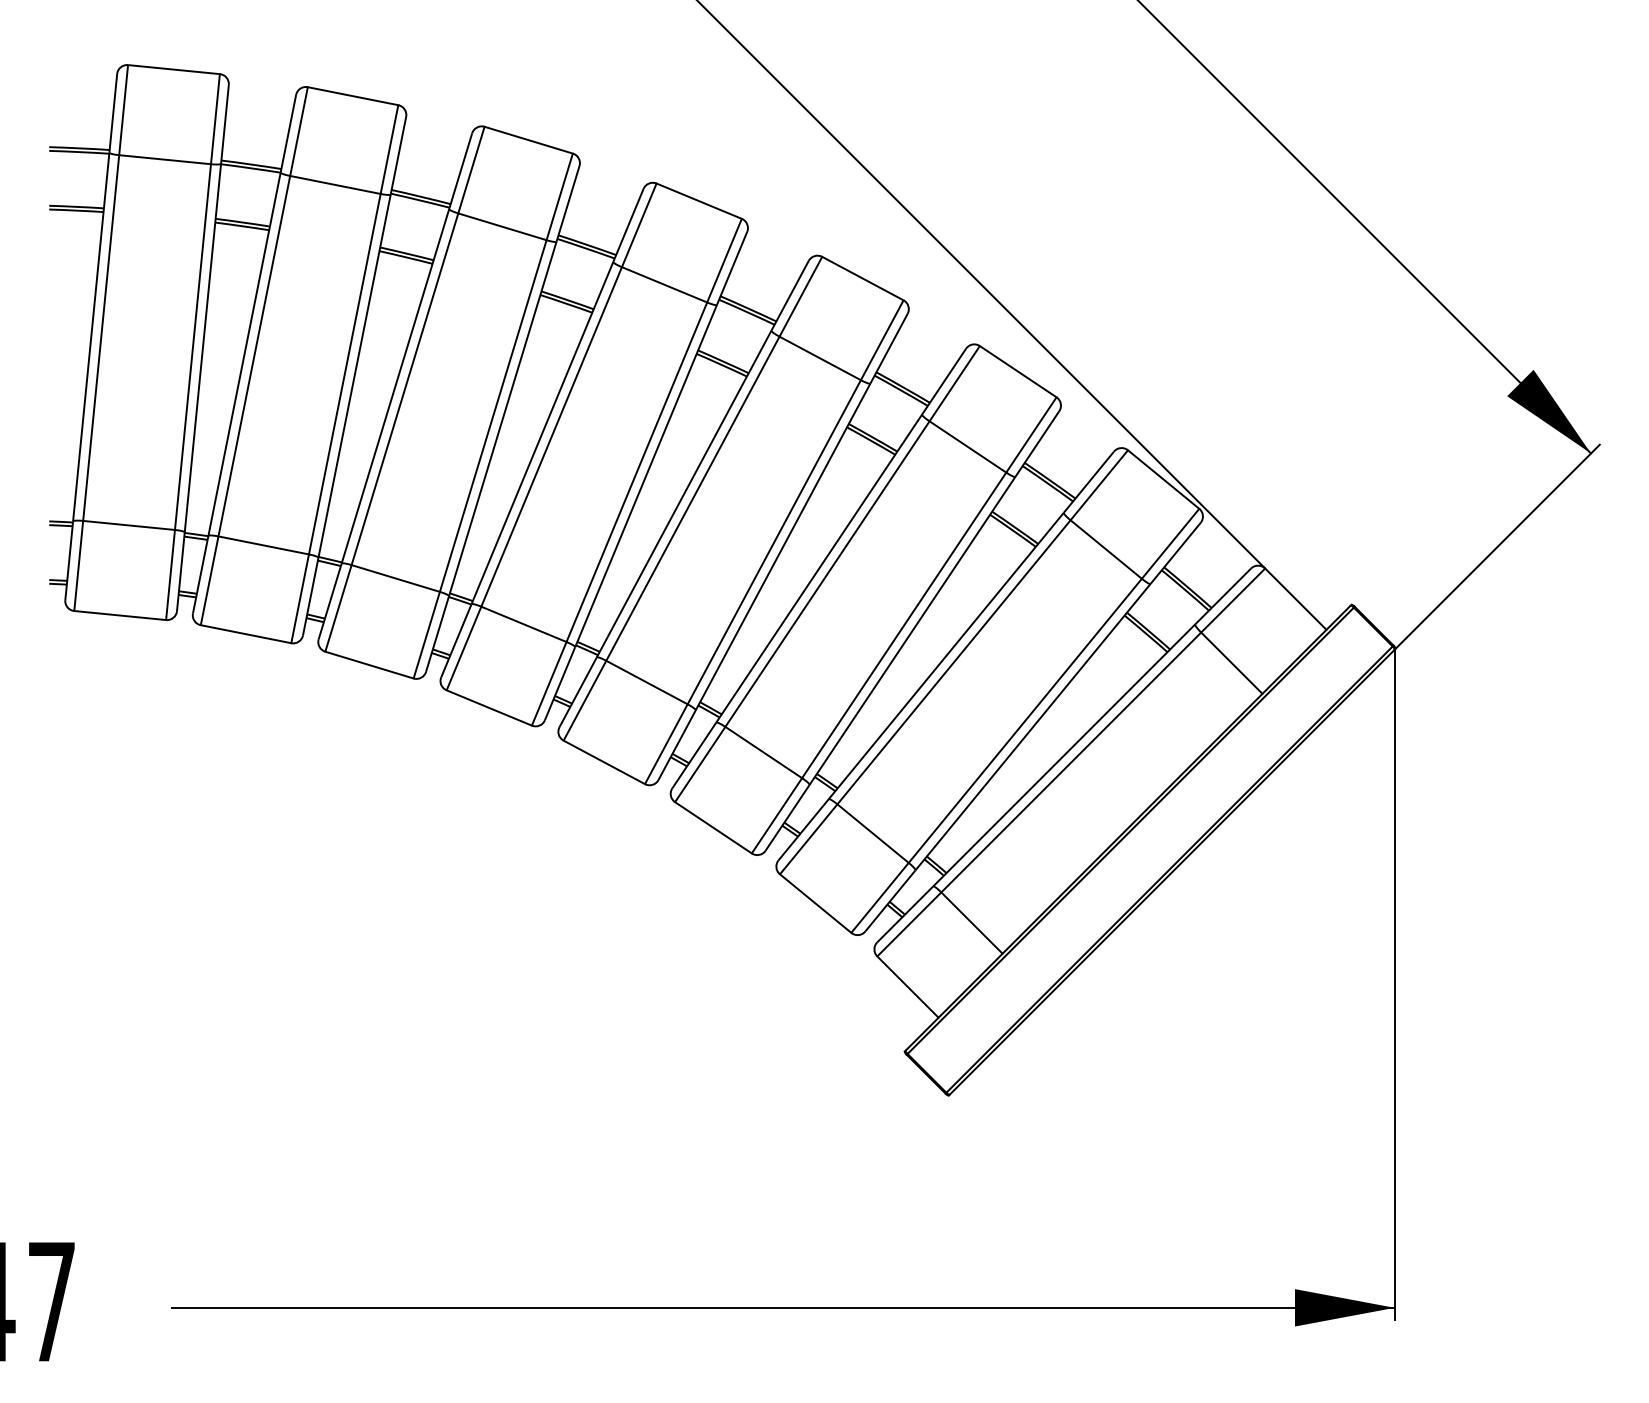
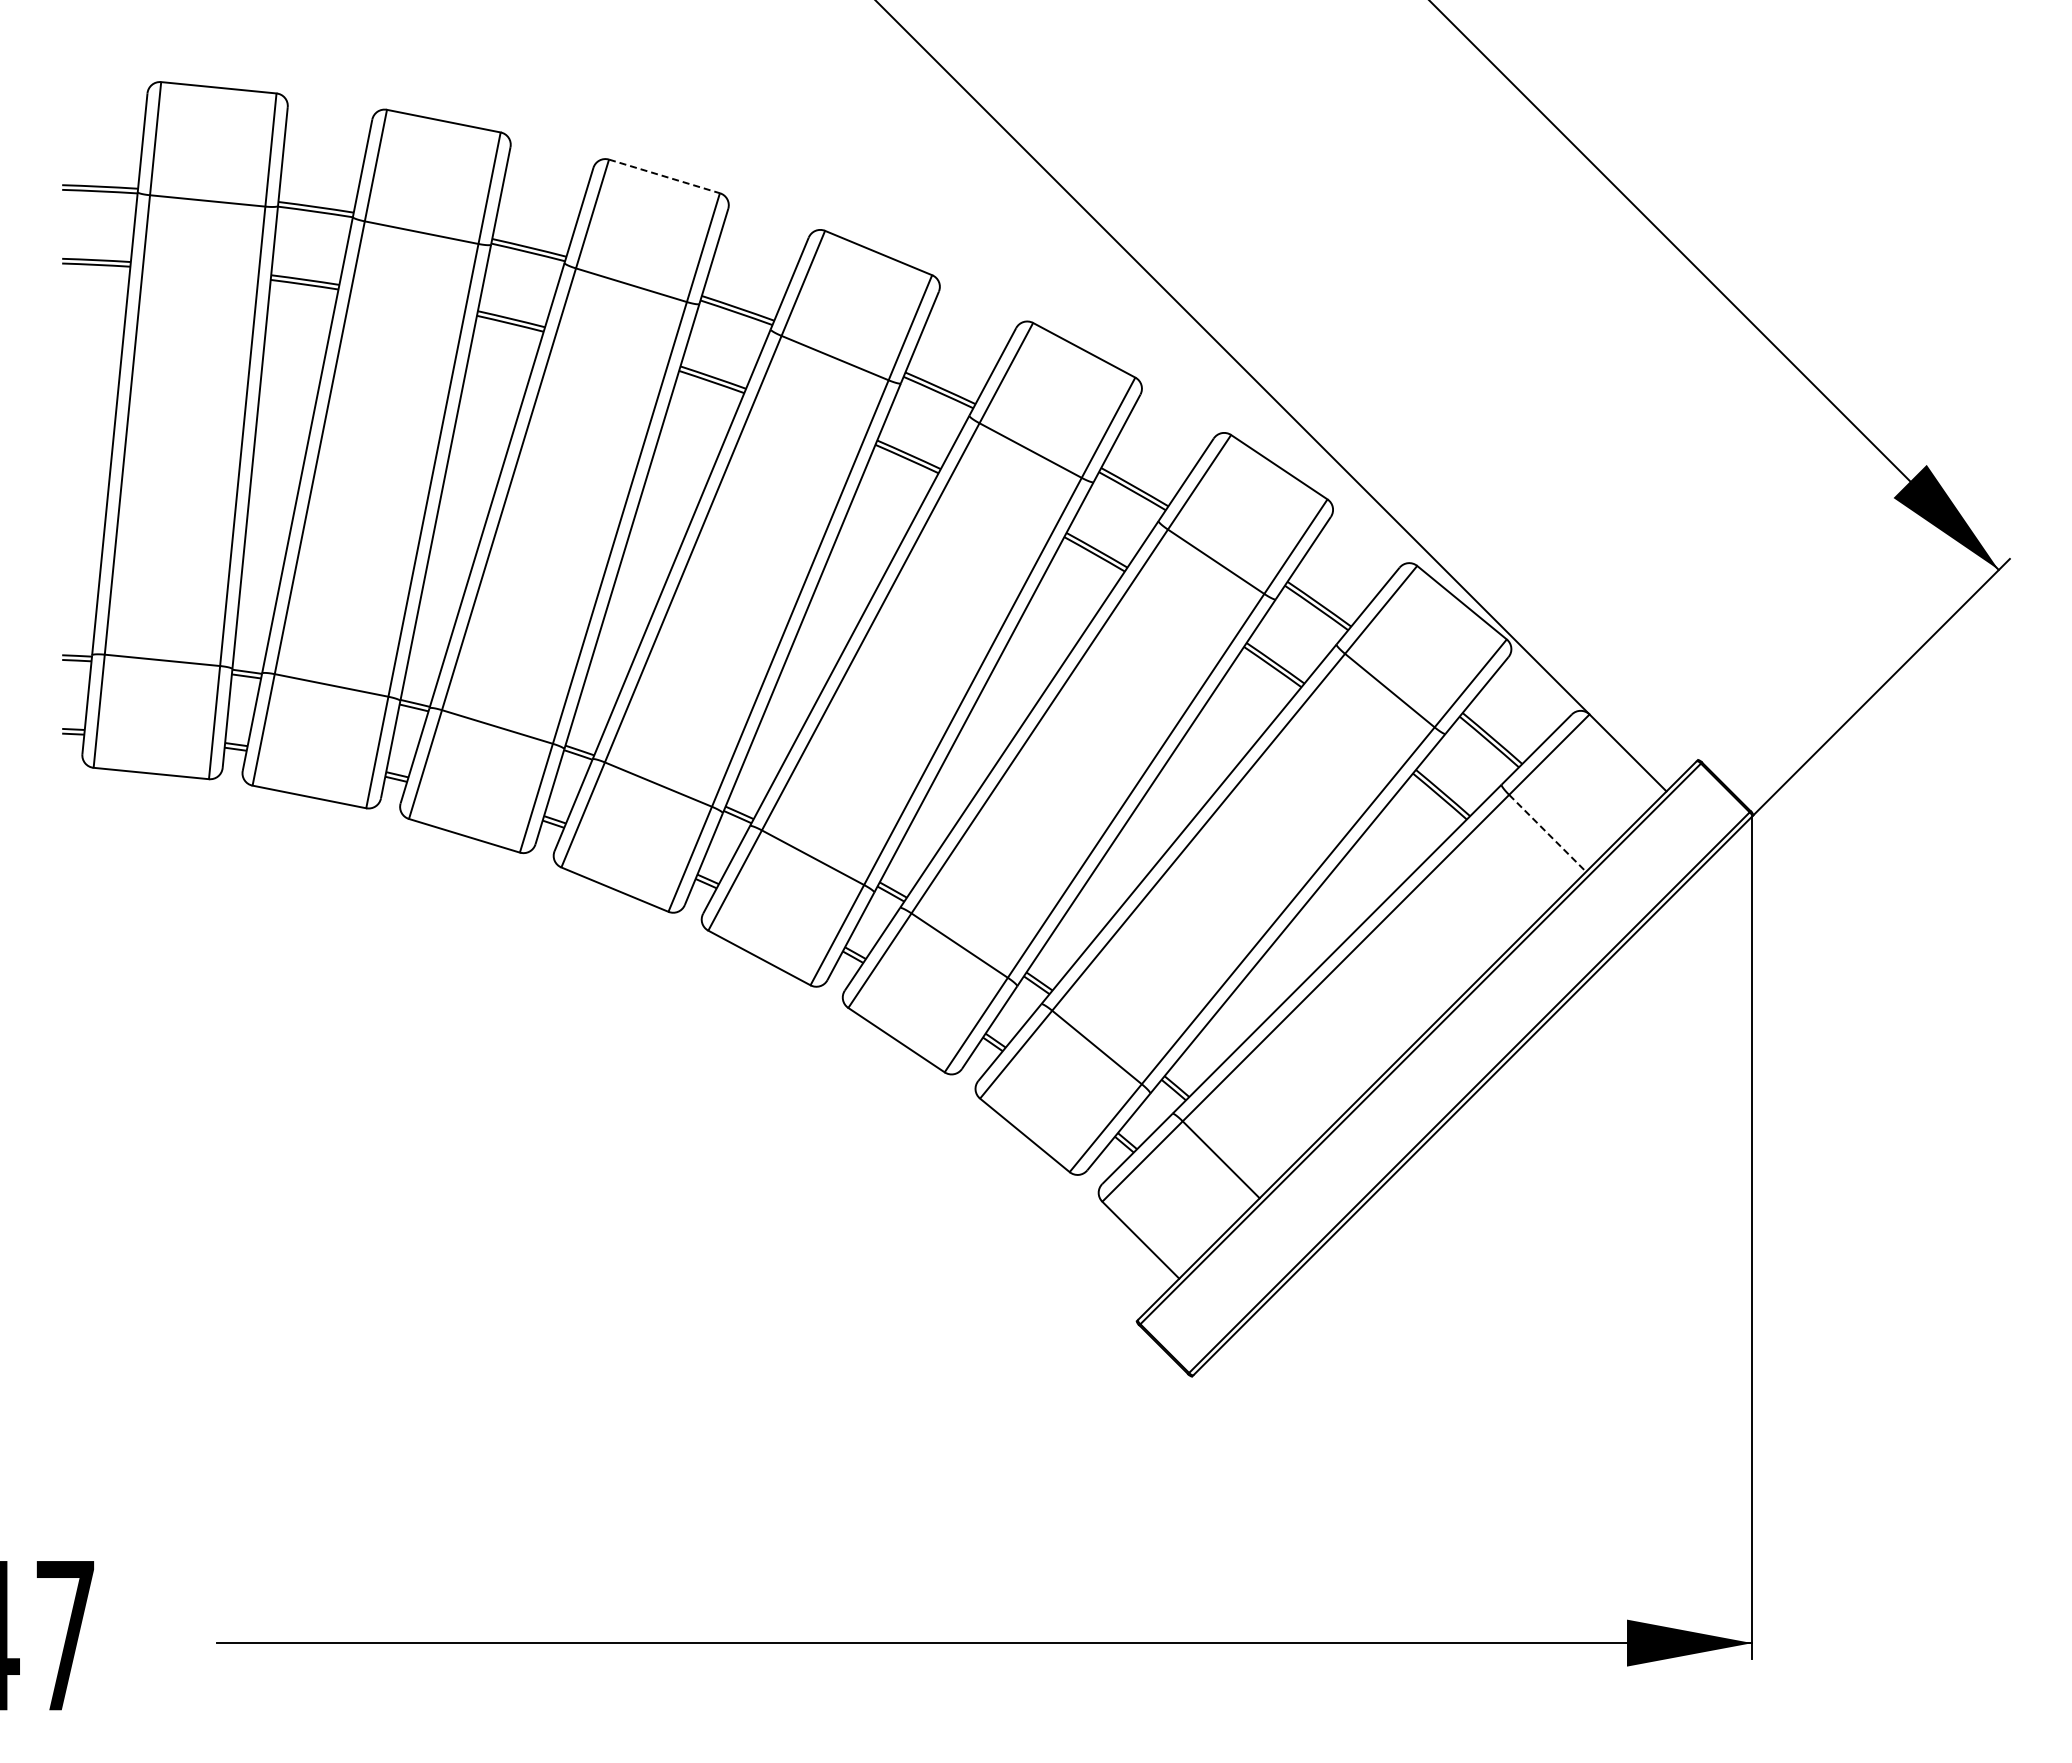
line: (528, 140) -> (664, 176), solid -> dashed
line: (1232, 663) -> (1548, 833), solid -> dashed

